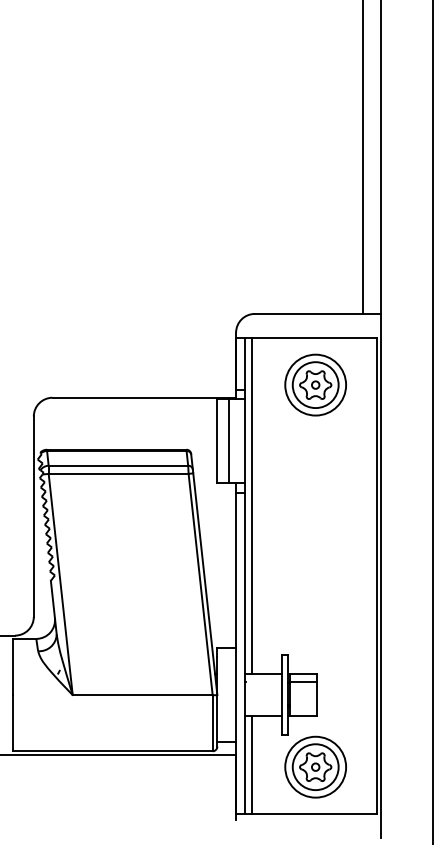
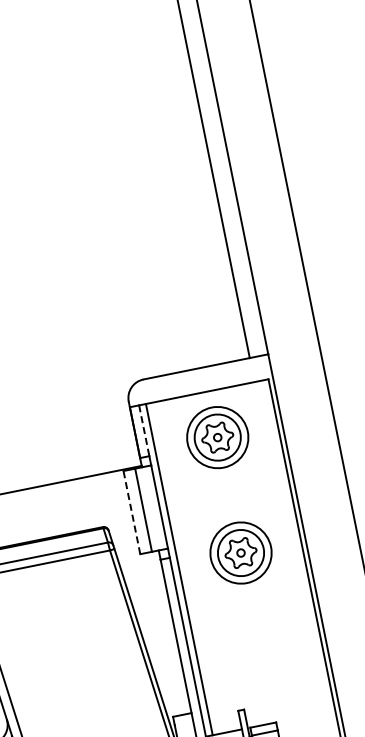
line: (245, 364) -> (144, 431), solid -> dashed
line: (217, 440) -> (131, 511), solid -> dashed
part: (315, 501) -> (240, 552), added

